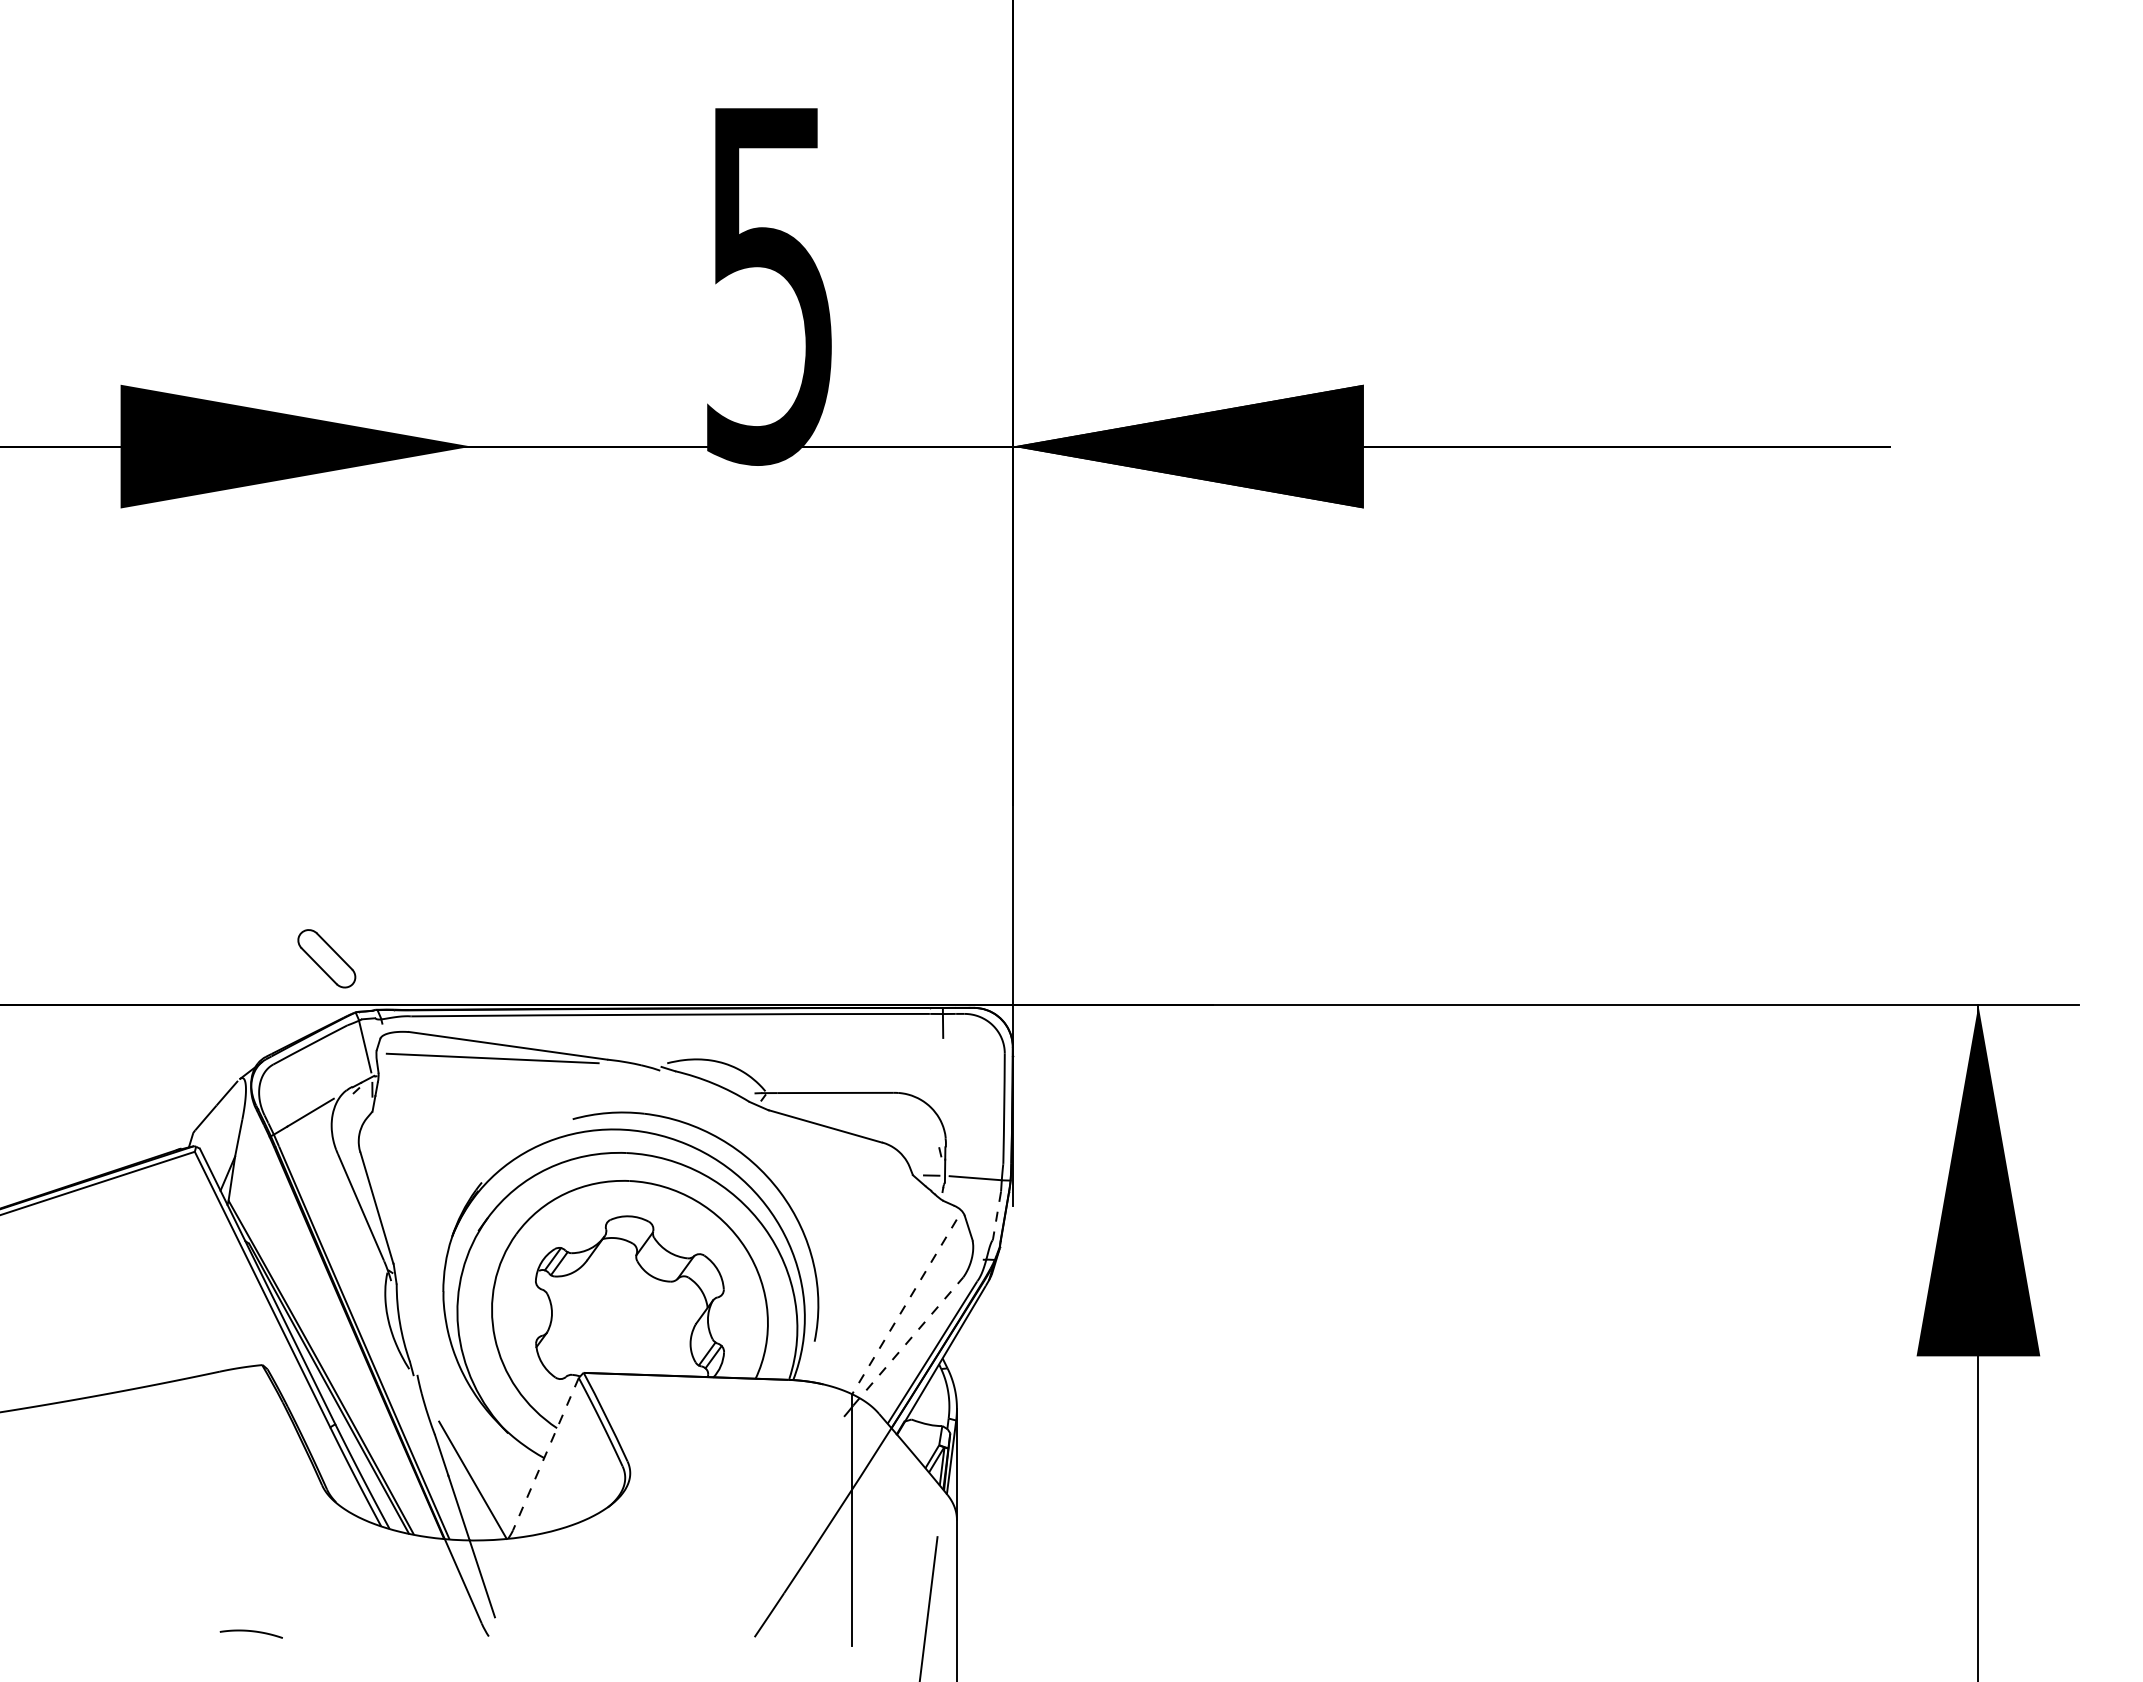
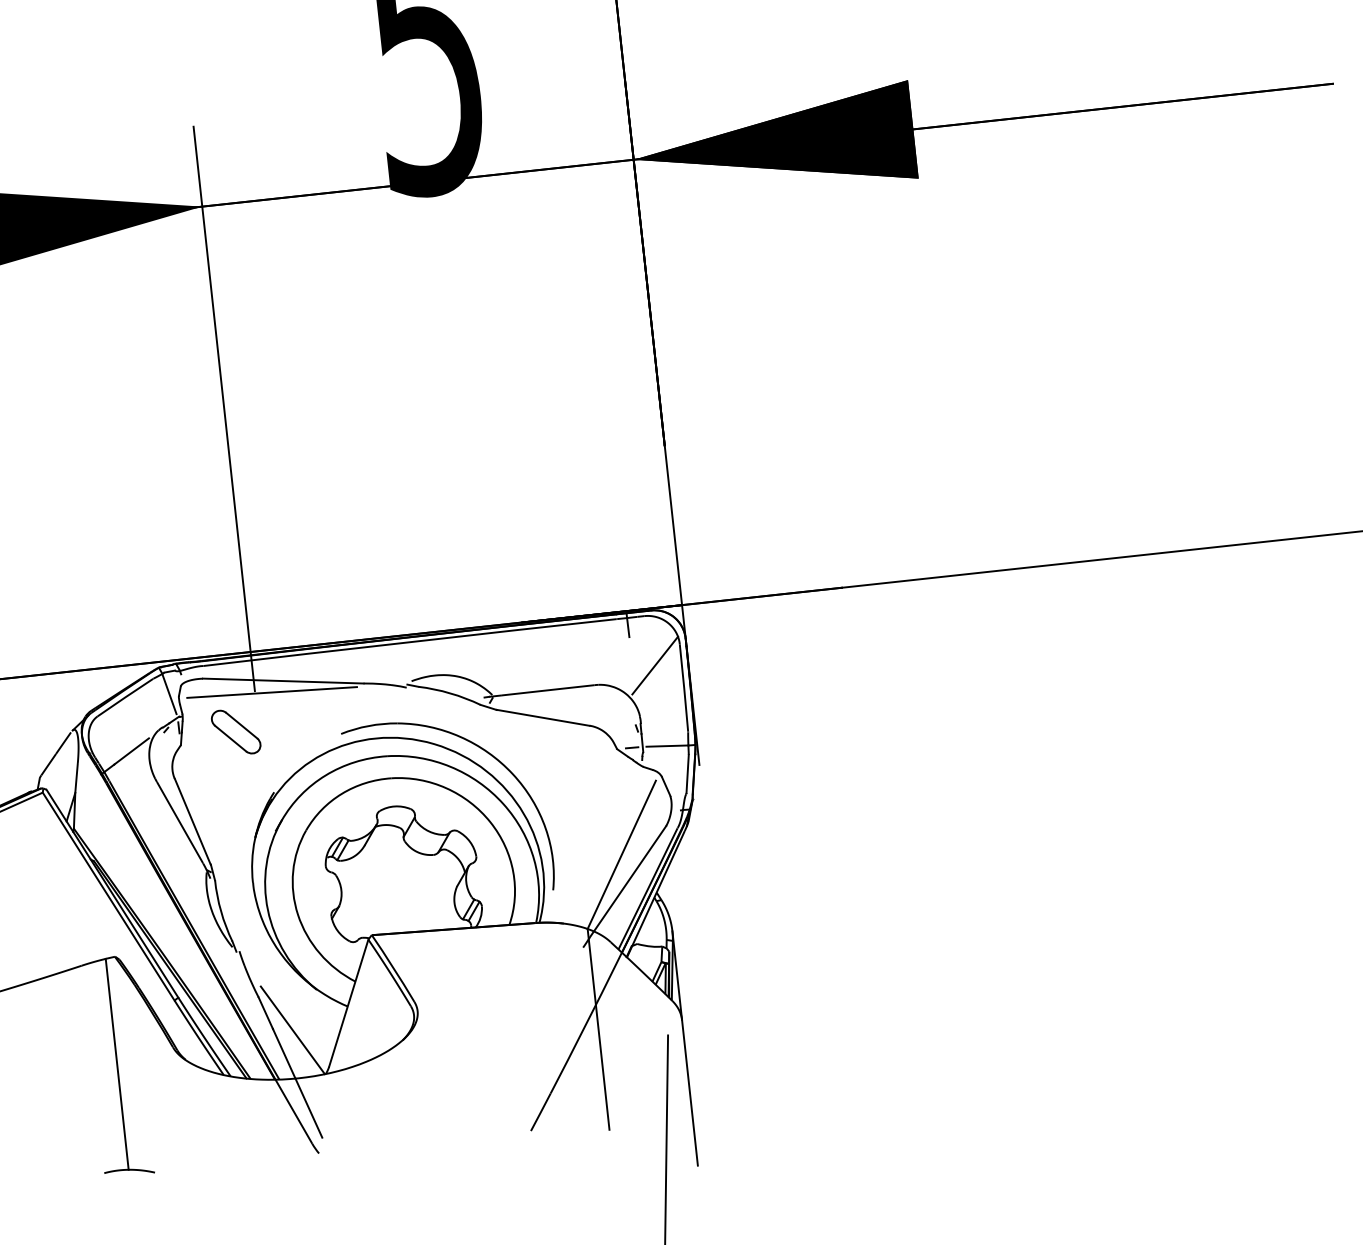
line: (471, 700) -> (224, 409), added
part: (326, 958) -> (235, 731), moved
line: (971, 1076) -> (655, 665), added
line: (997, 1215) -> (688, 773), dashed -> solid
line: (904, 1306) -> (621, 854), dashed -> solid
line: (908, 1341) -> (627, 882), dashed -> solid
line: (545, 1454) -> (348, 1003), dashed -> solid
line: (250, 1498) -> (117, 1064), added

